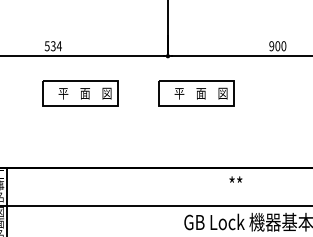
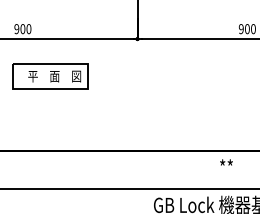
text: (52, 46) -> (22, 29), 534 -> 900
part: (196, 93) -> (166, 76), removed
text: (235, 179) -> (226, 162), moved

